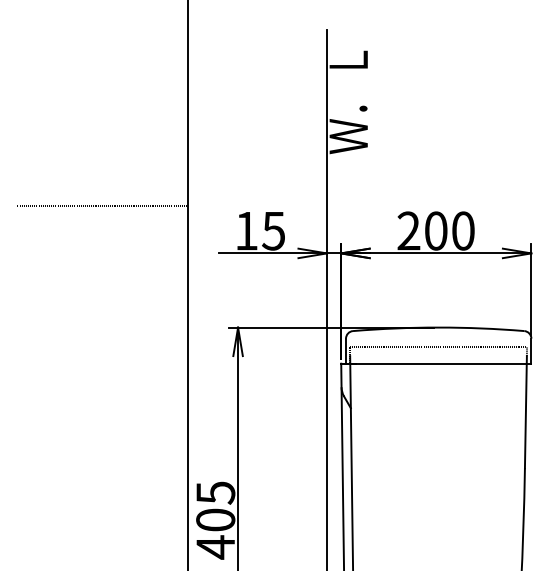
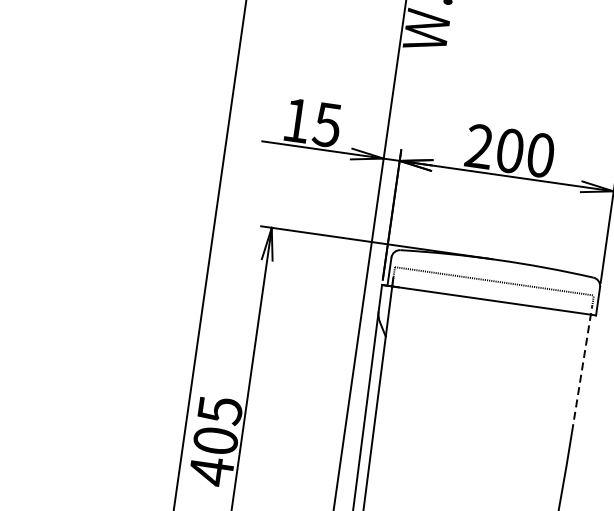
line: (101, 205) -> (137, 68), removed
line: (525, 411) -> (581, 368), solid -> dashed

